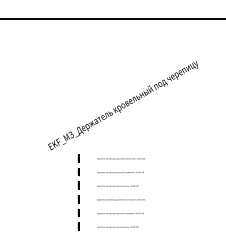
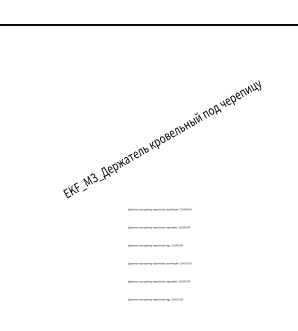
line: (79, 189) -> (104, 250), removed

